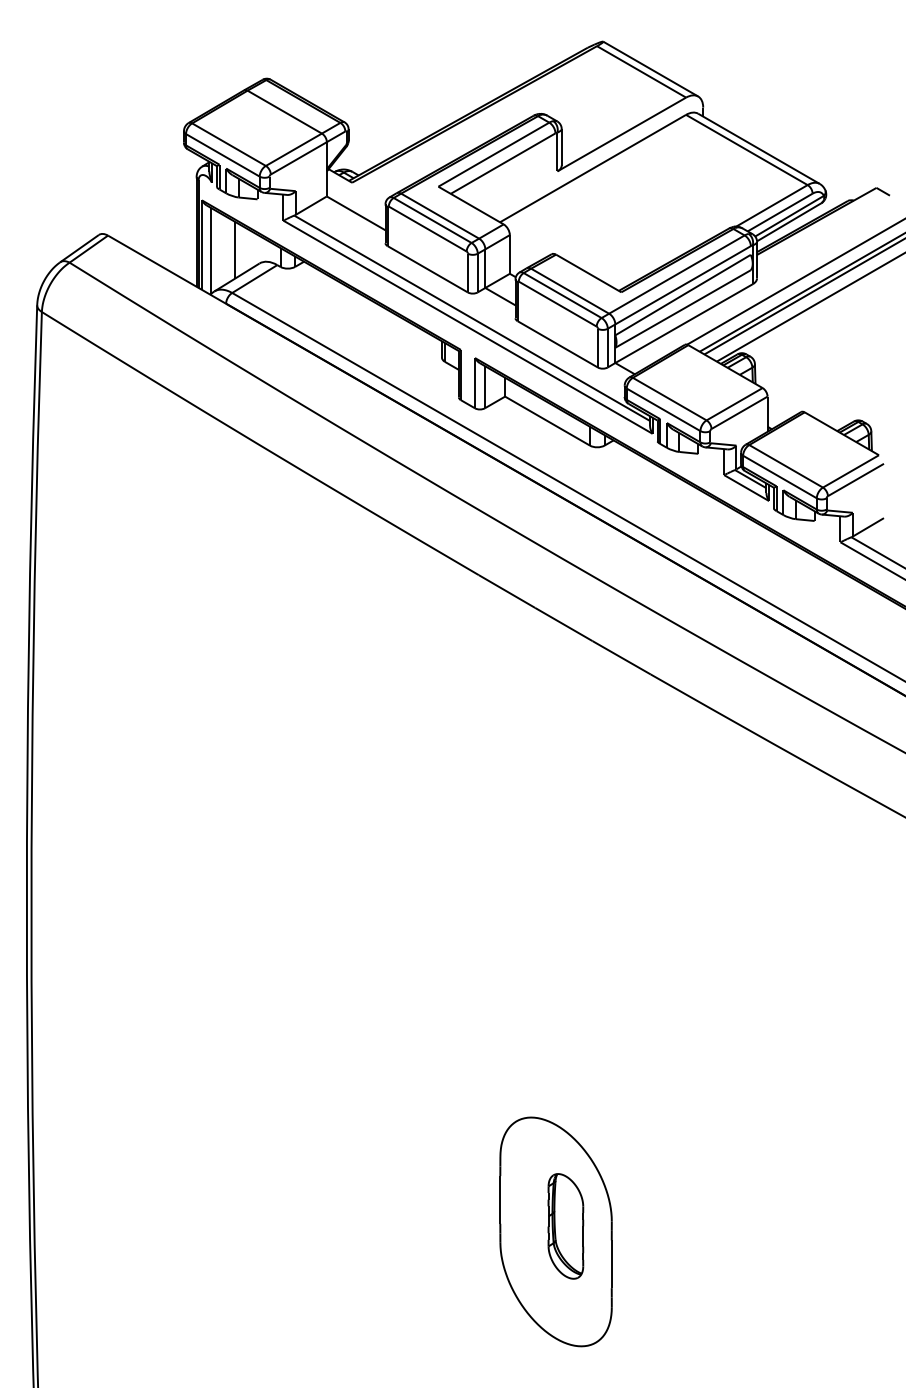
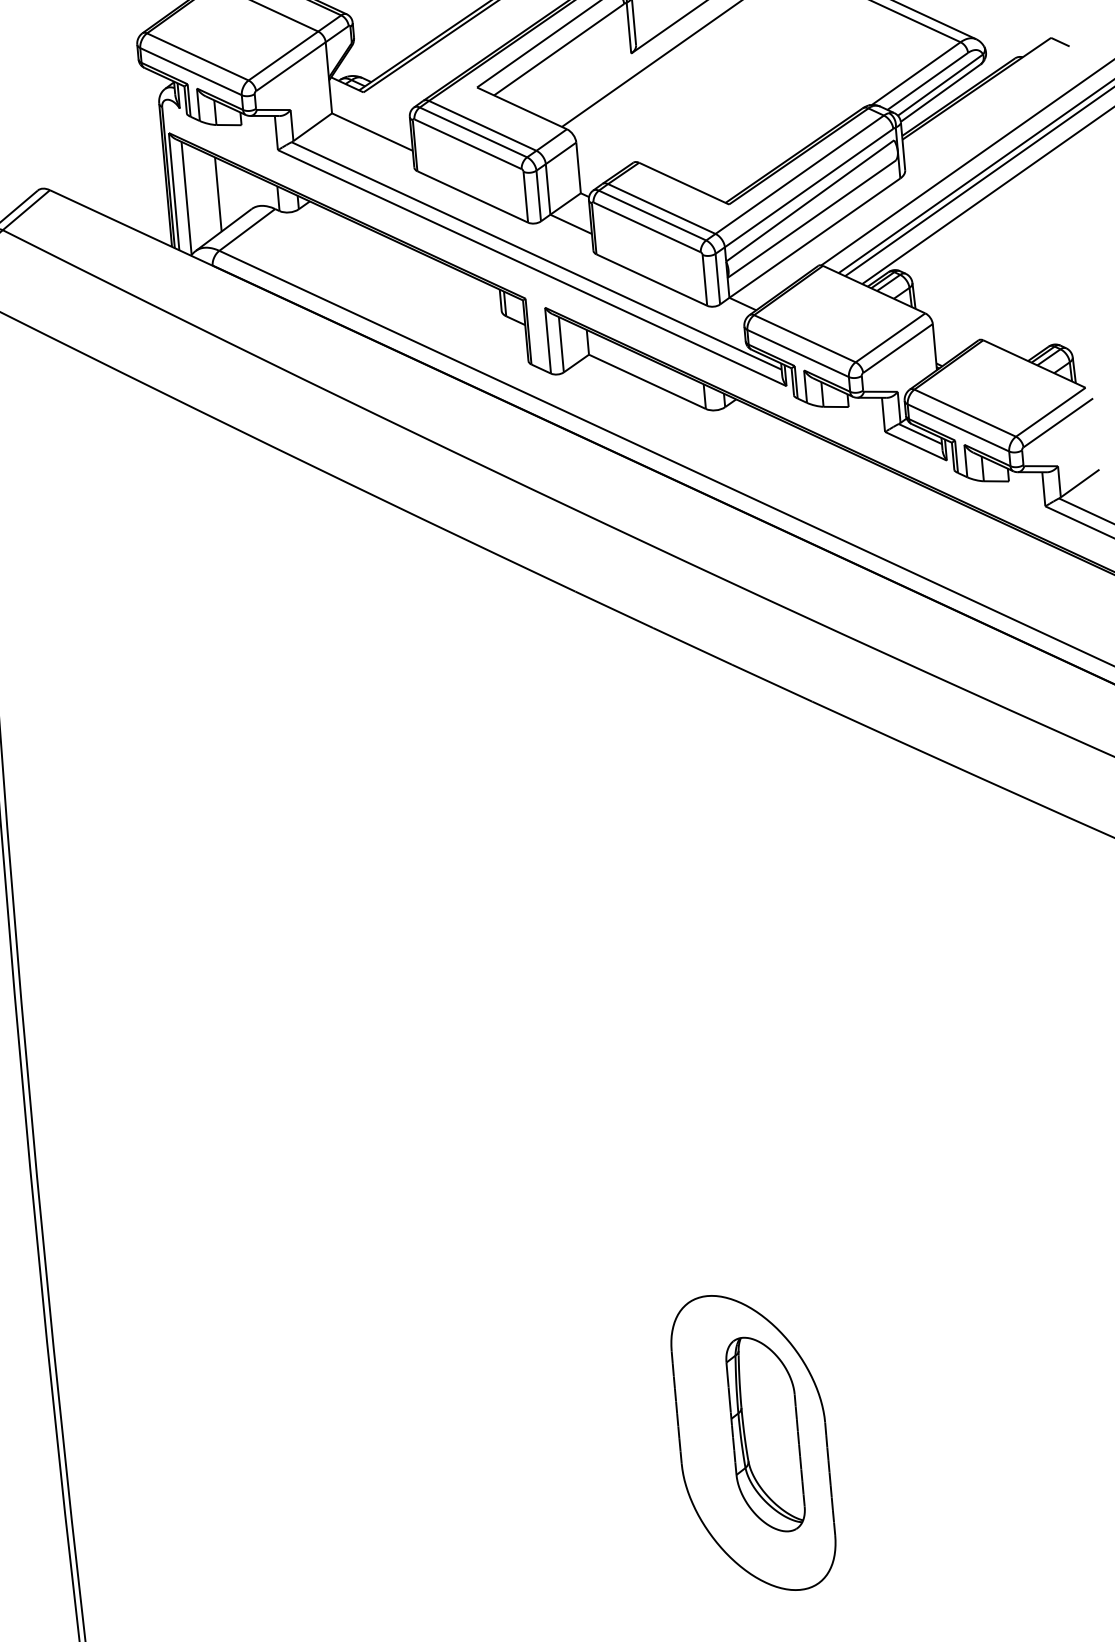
part: (565, 1226) -> (765, 1434), size x1.43

